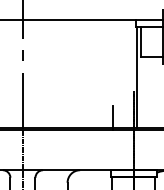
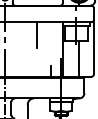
line: (84, 44) -> (36, 34), added

